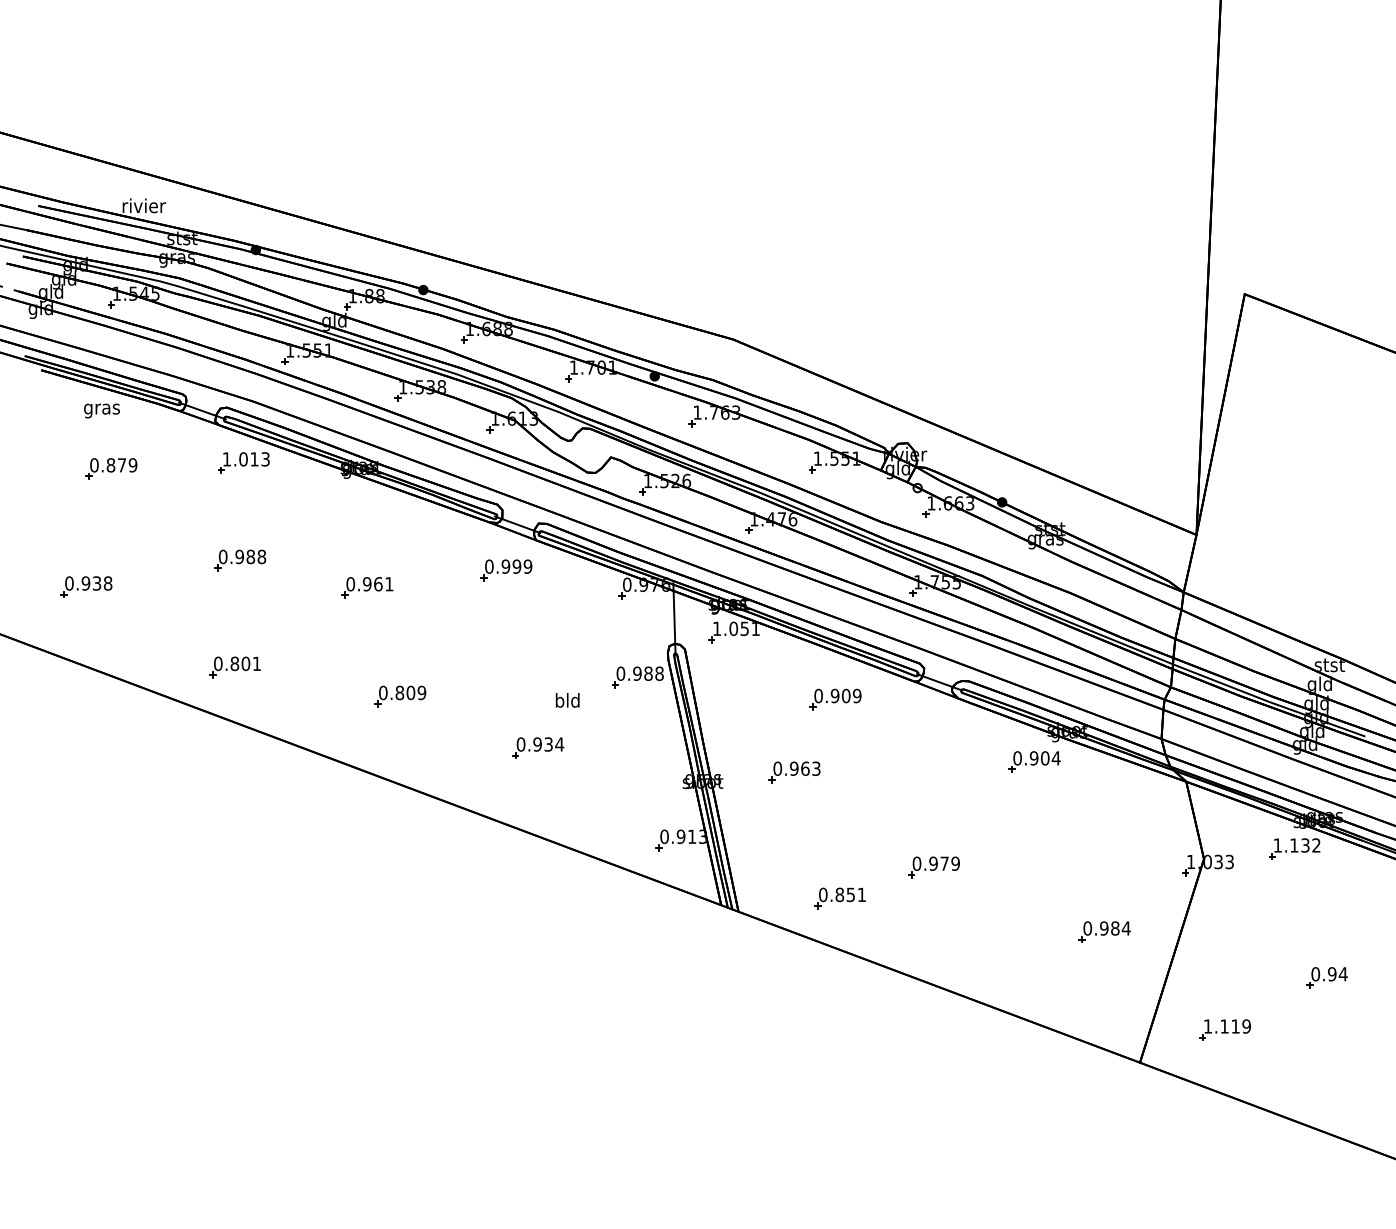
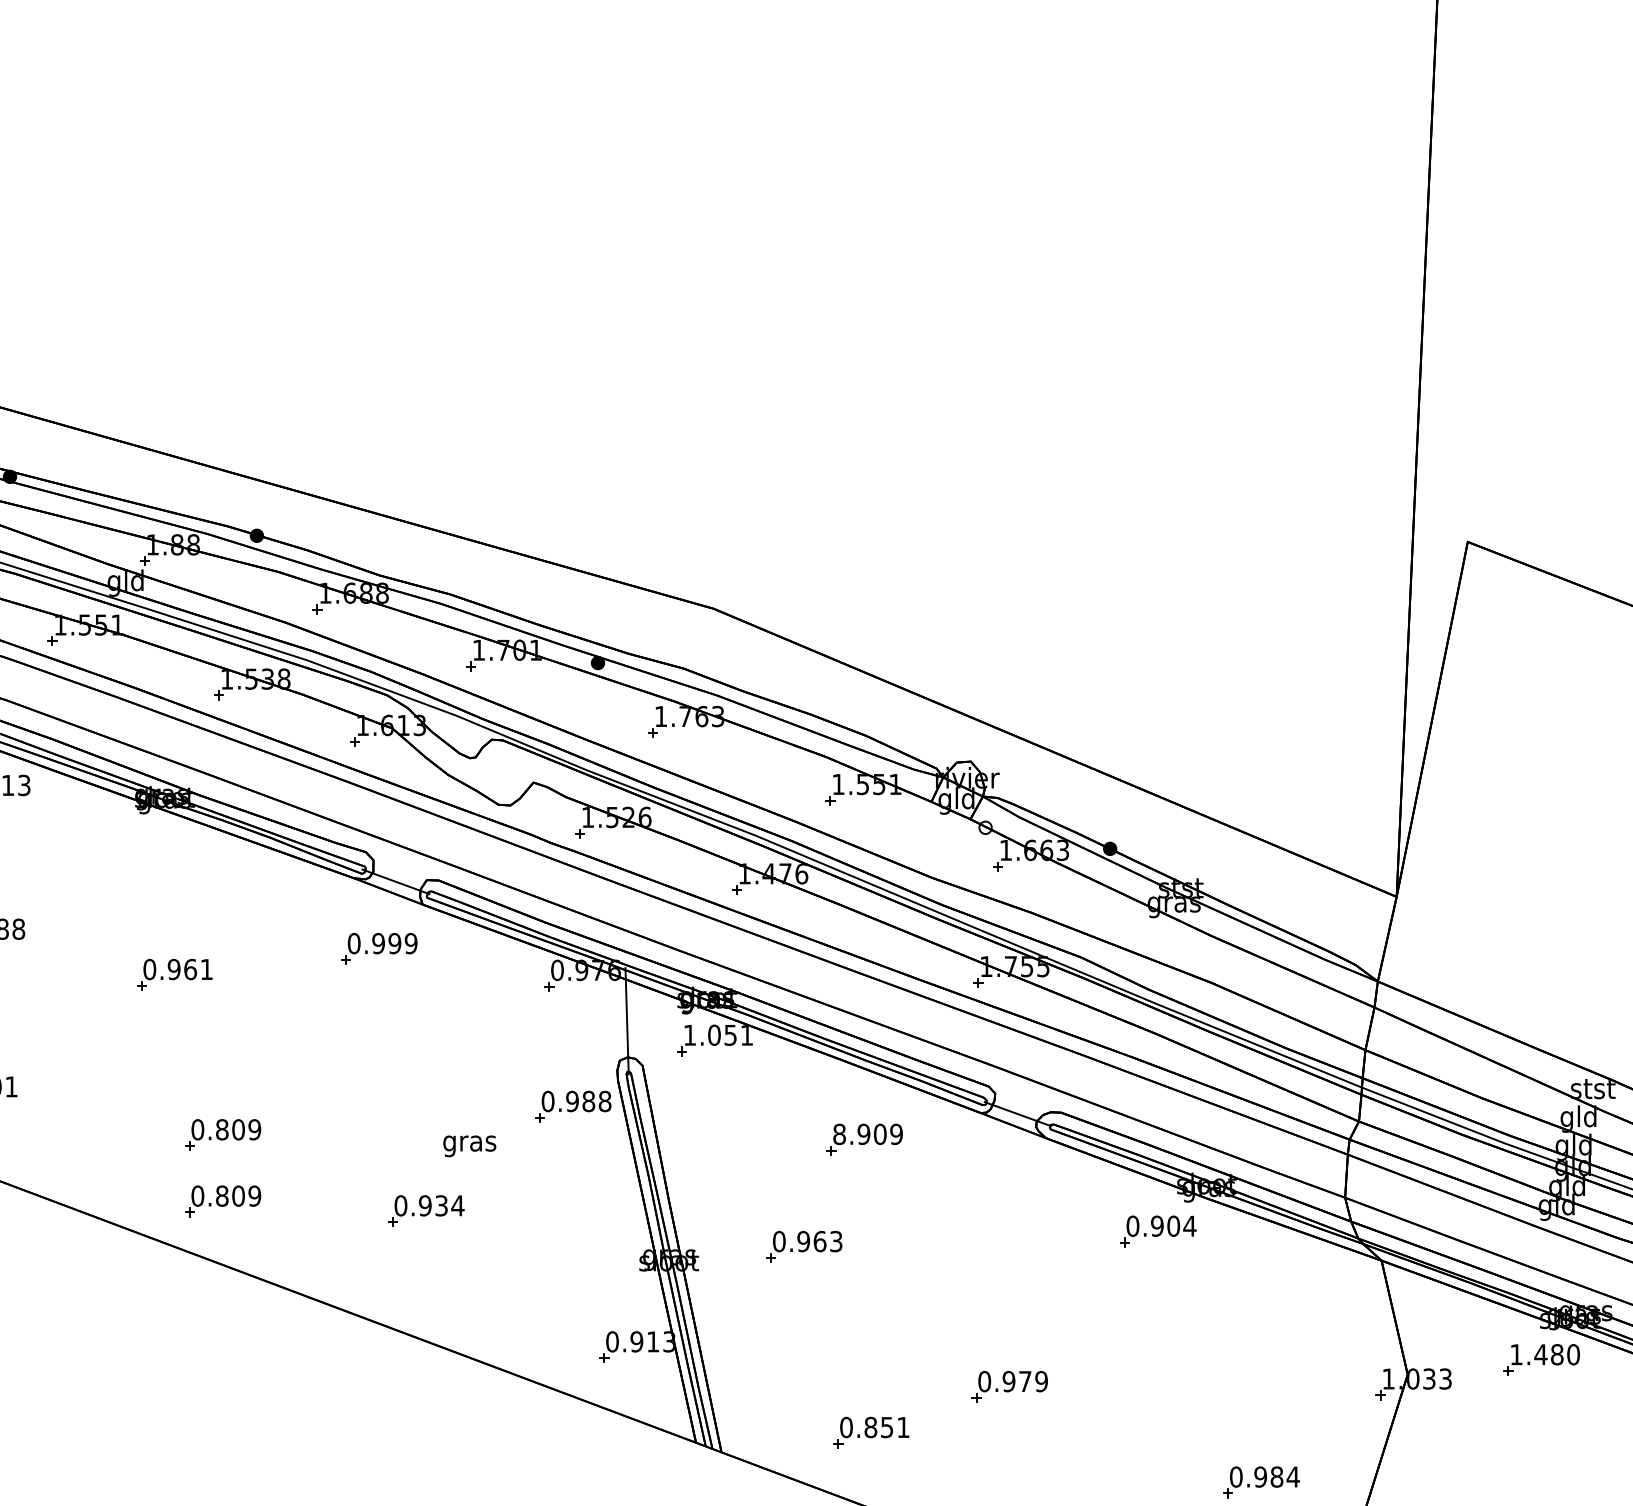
text: (818, 695) -> (839, 1133), 0.909 -> 8.909
text: (567, 702) -> (469, 1143), bld -> gras
part: (400, 741) -> (223, 1201), added
text: (1304, 845) -> (1555, 1354), 1.132 -> 1.480

